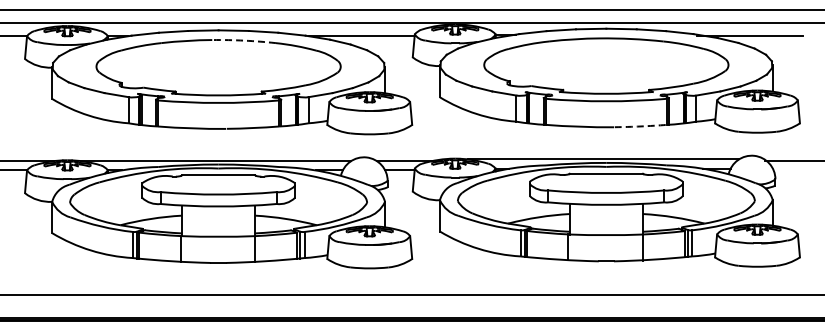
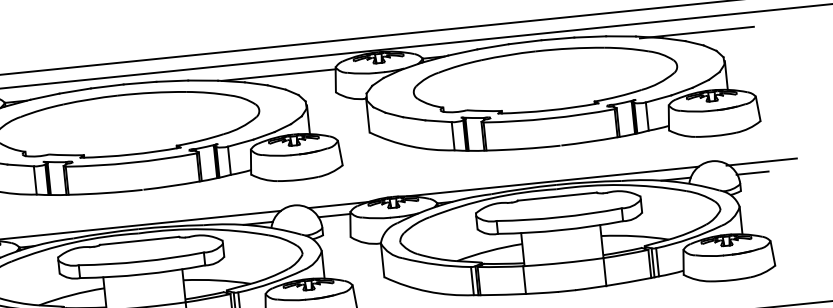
arc: (244, 40) -> (152, 92), dashed -> solid
arc: (640, 126) -> (589, 141), dashed -> solid
line: (787, 170) -> (752, 173), added

